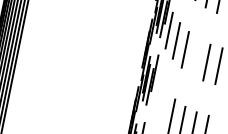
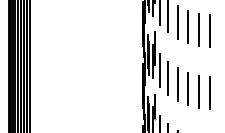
line: (195, 56) -> (187, 26), added
line: (155, 98) -> (159, 70), added
line: (163, 108) -> (168, 78), added

